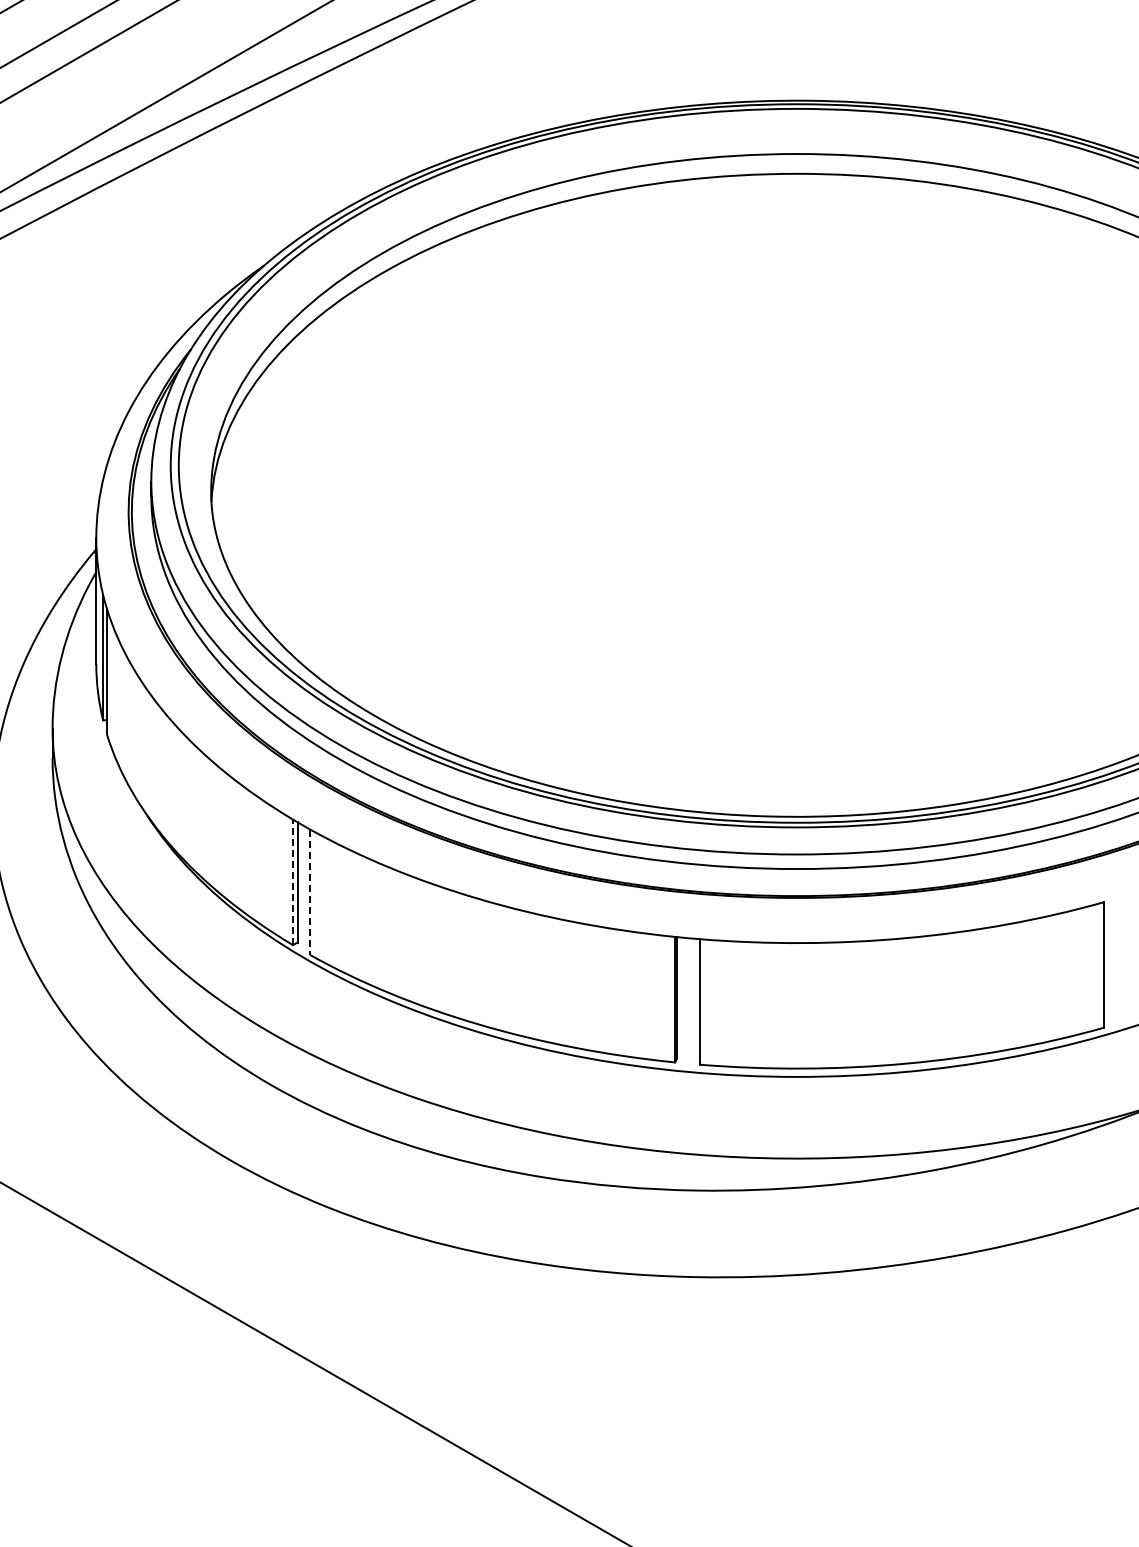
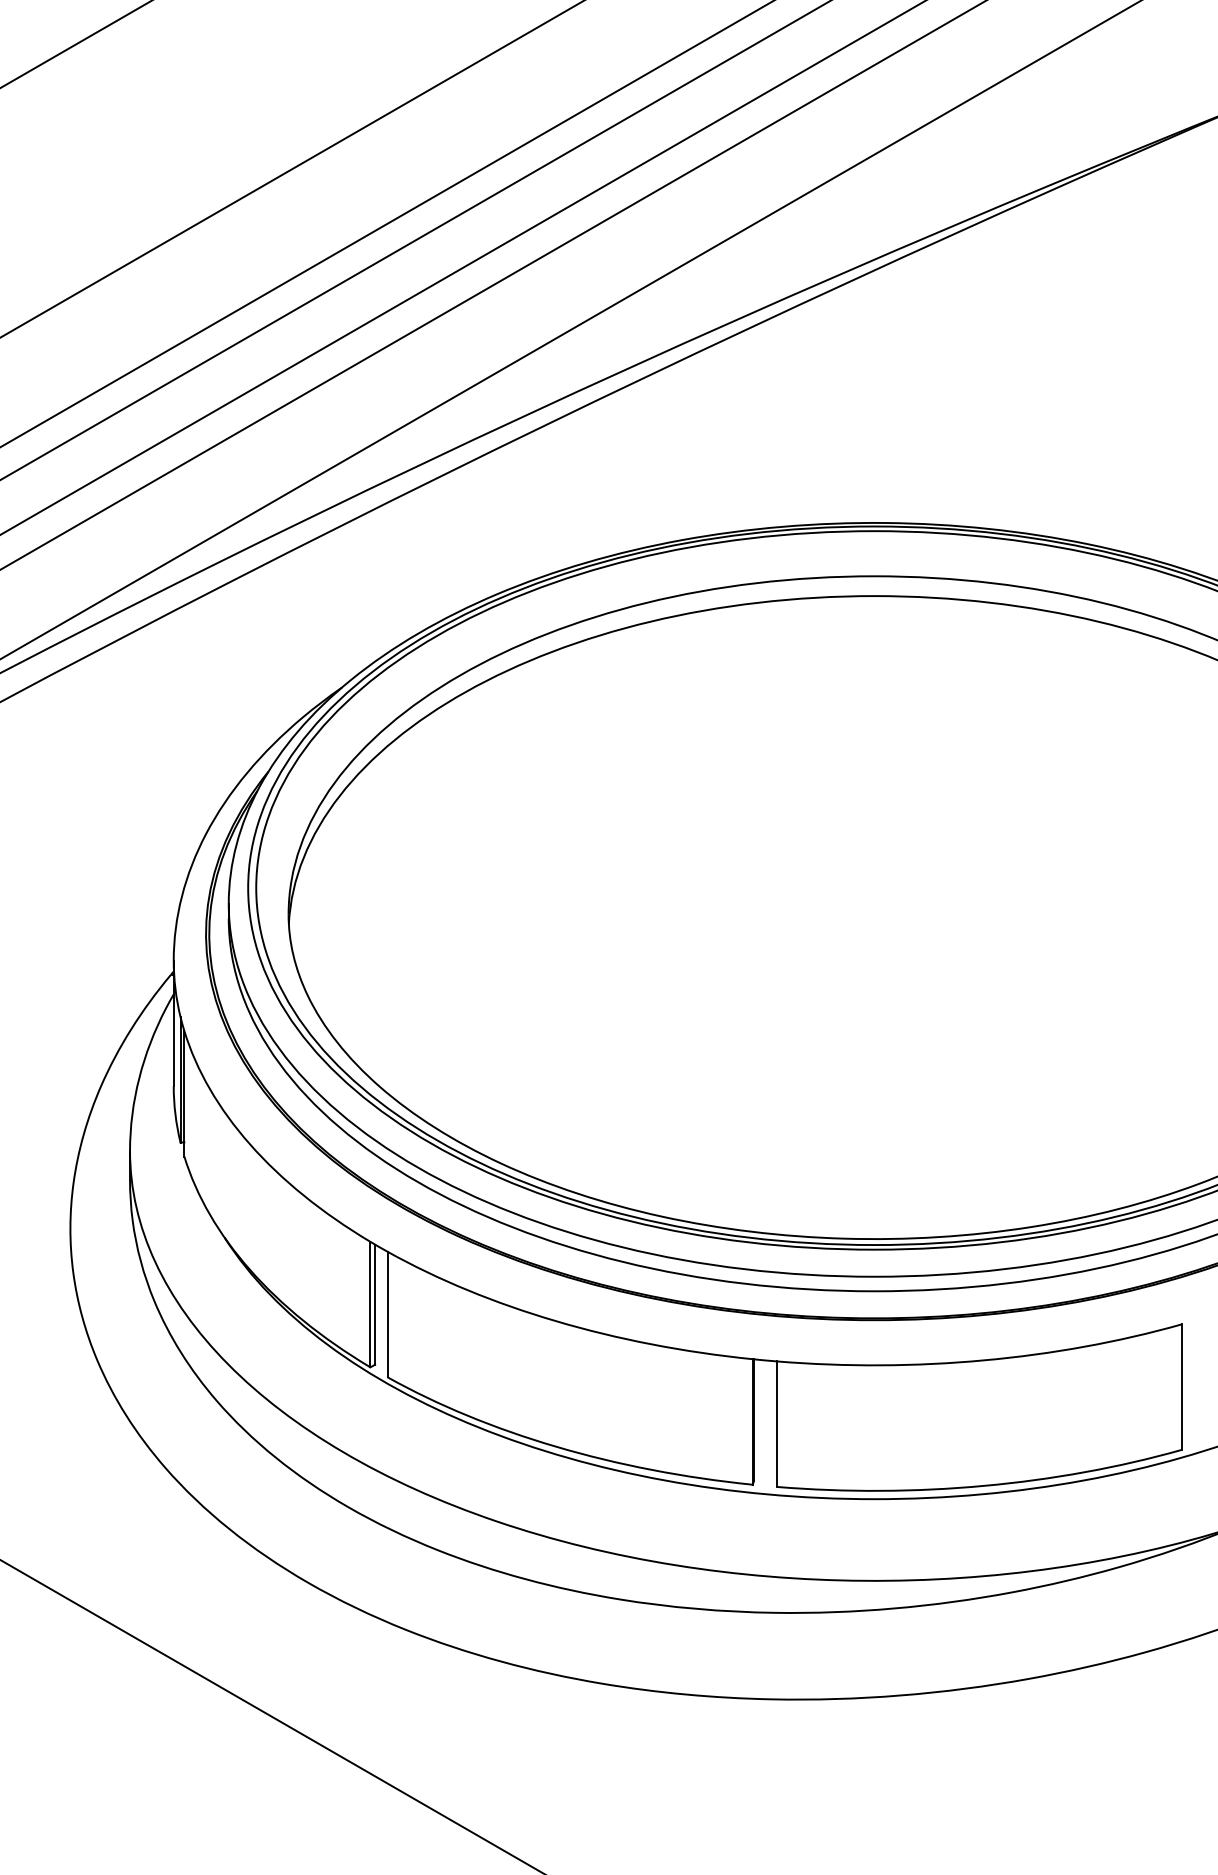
line: (293, 882) -> (370, 1304), dashed -> solid
line: (310, 892) -> (387, 1314), dashed -> solid

